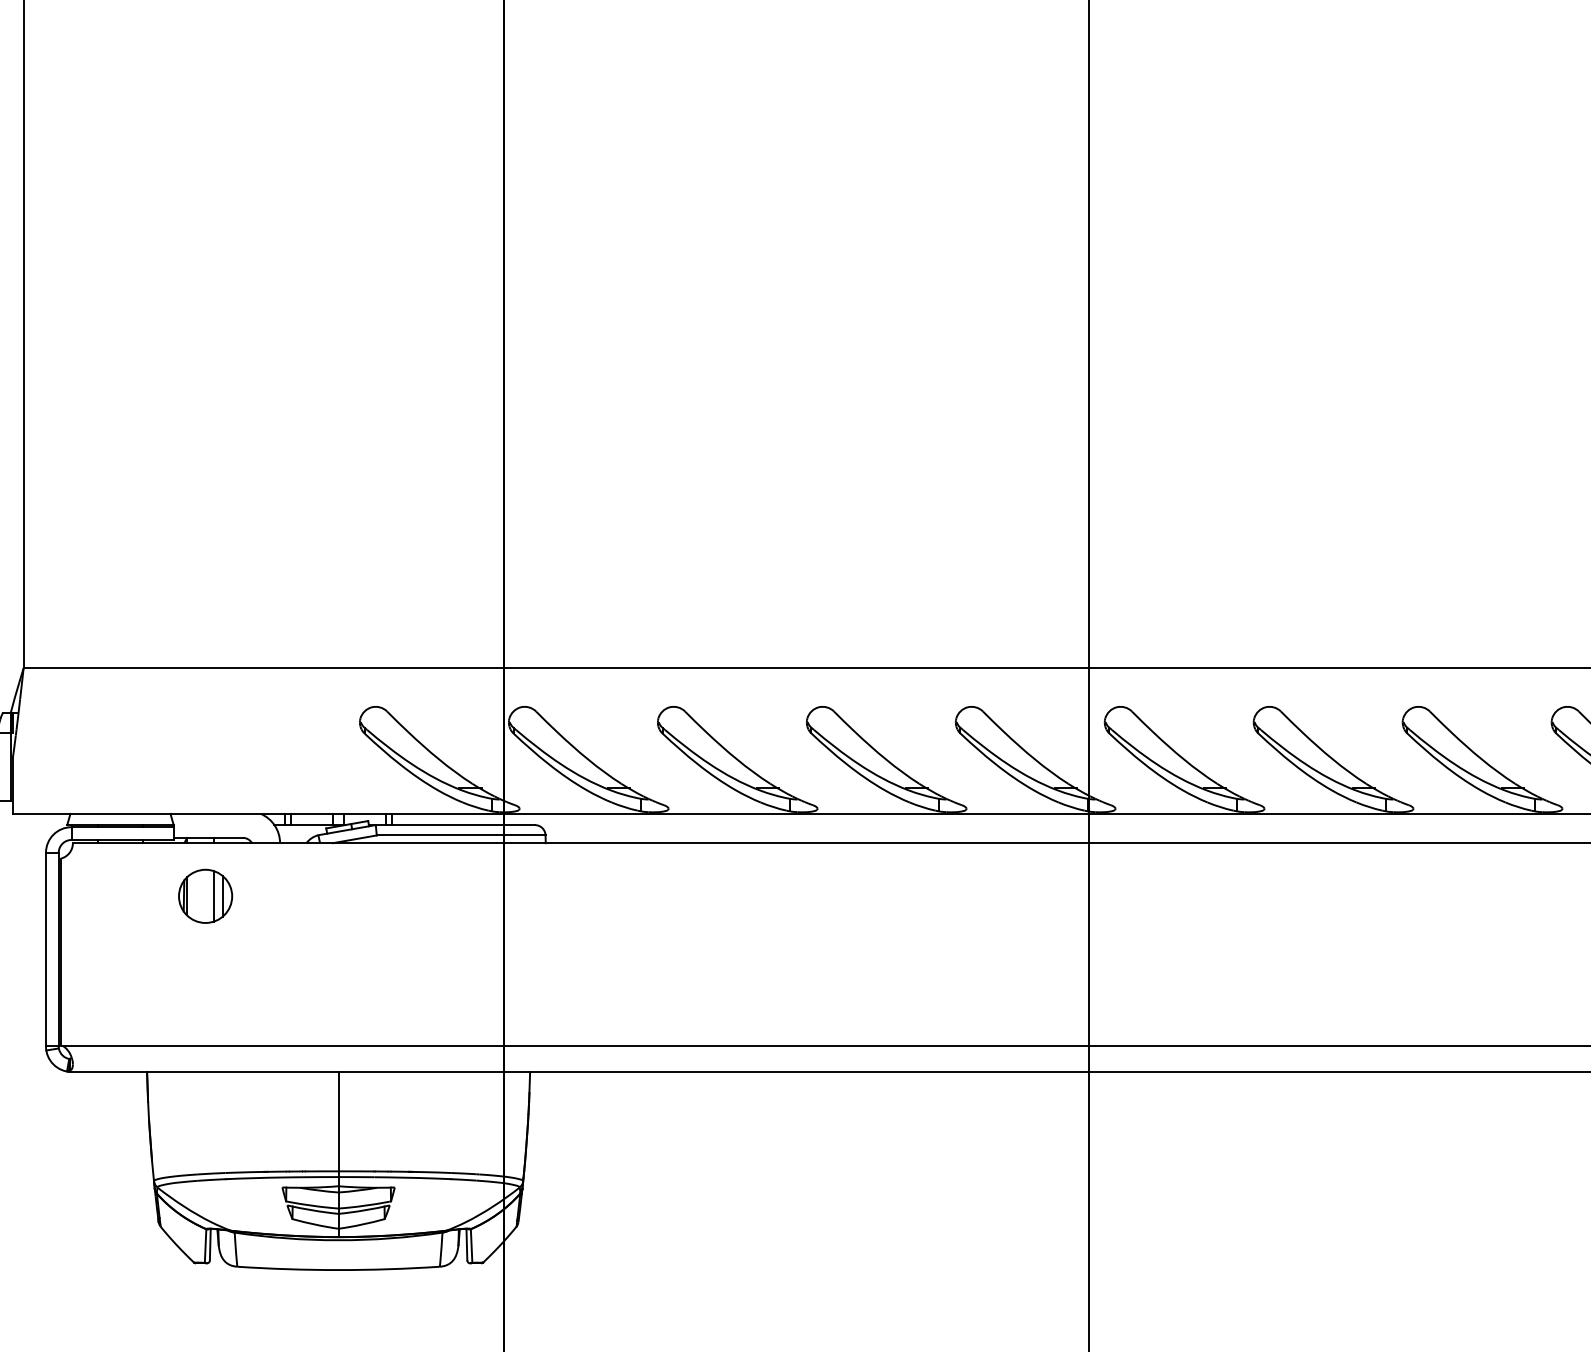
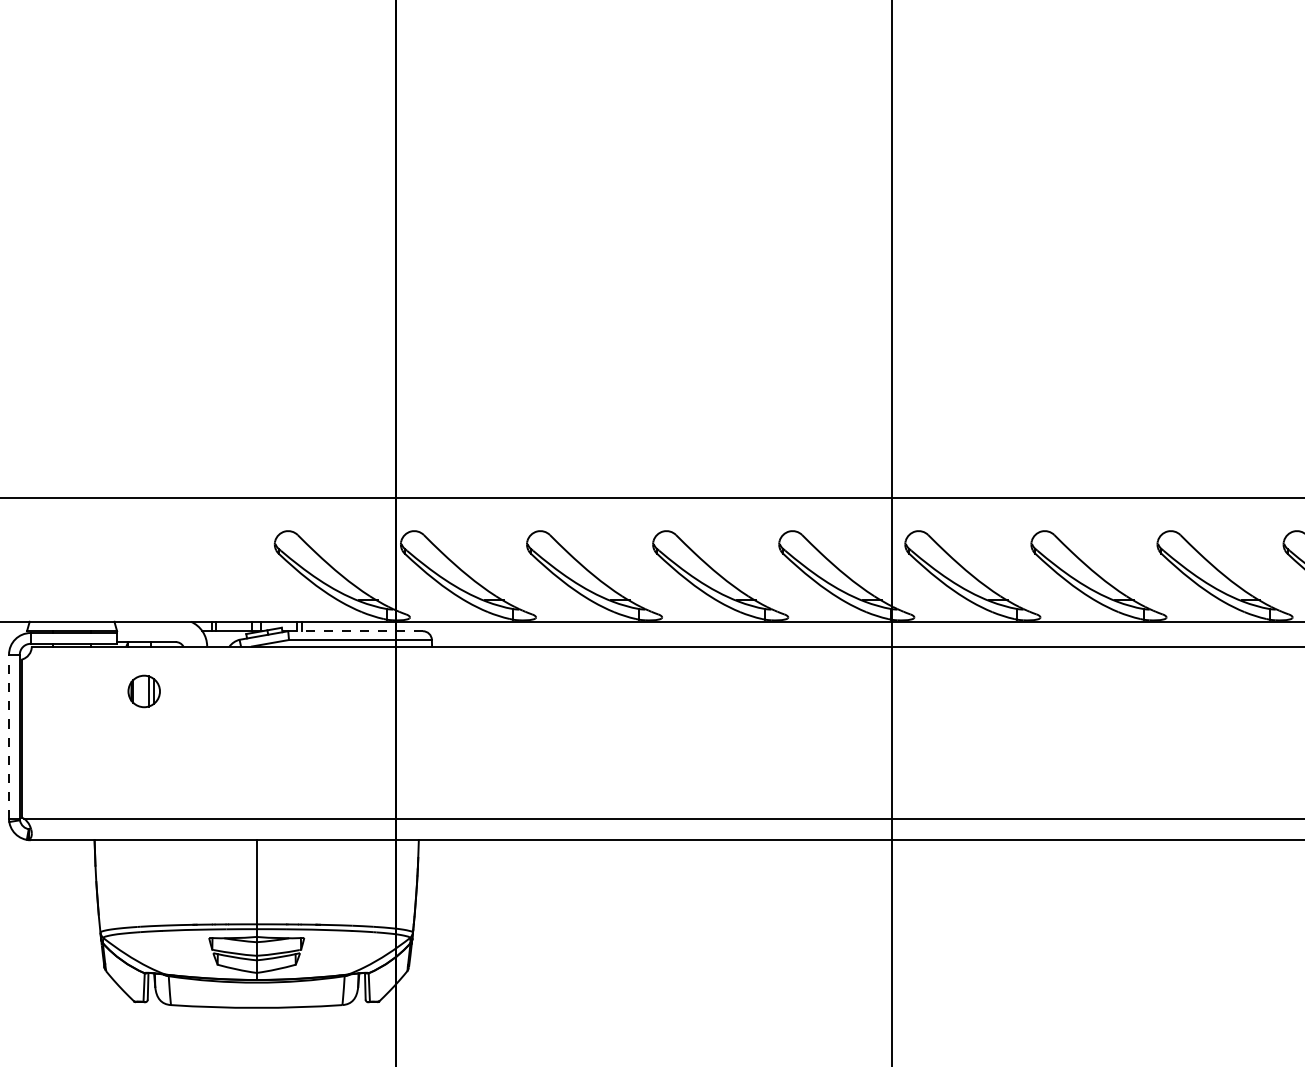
line: (455, 825) -> (355, 631), solid -> dashed
part: (205, 895) -> (144, 690), size x0.7
line: (46, 949) -> (9, 736), solid -> dashed

